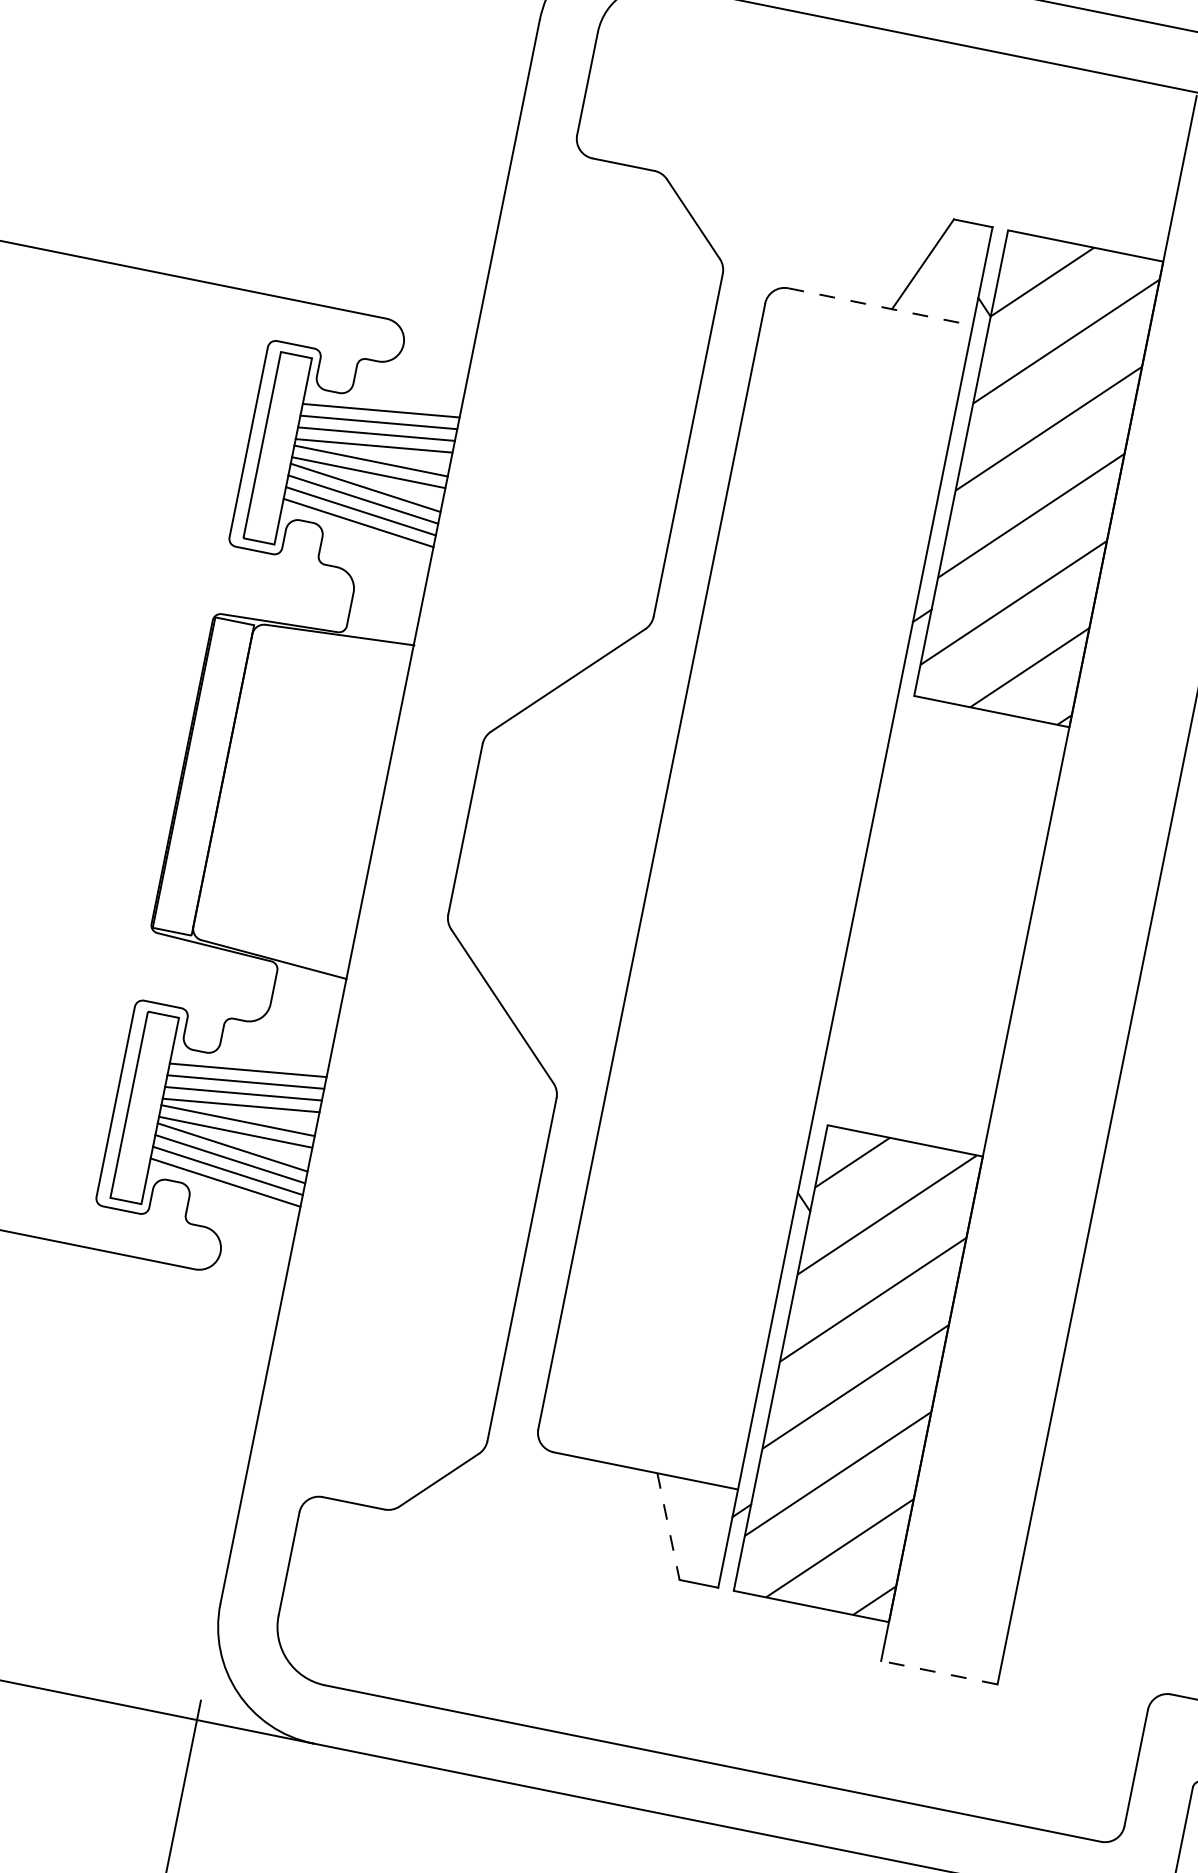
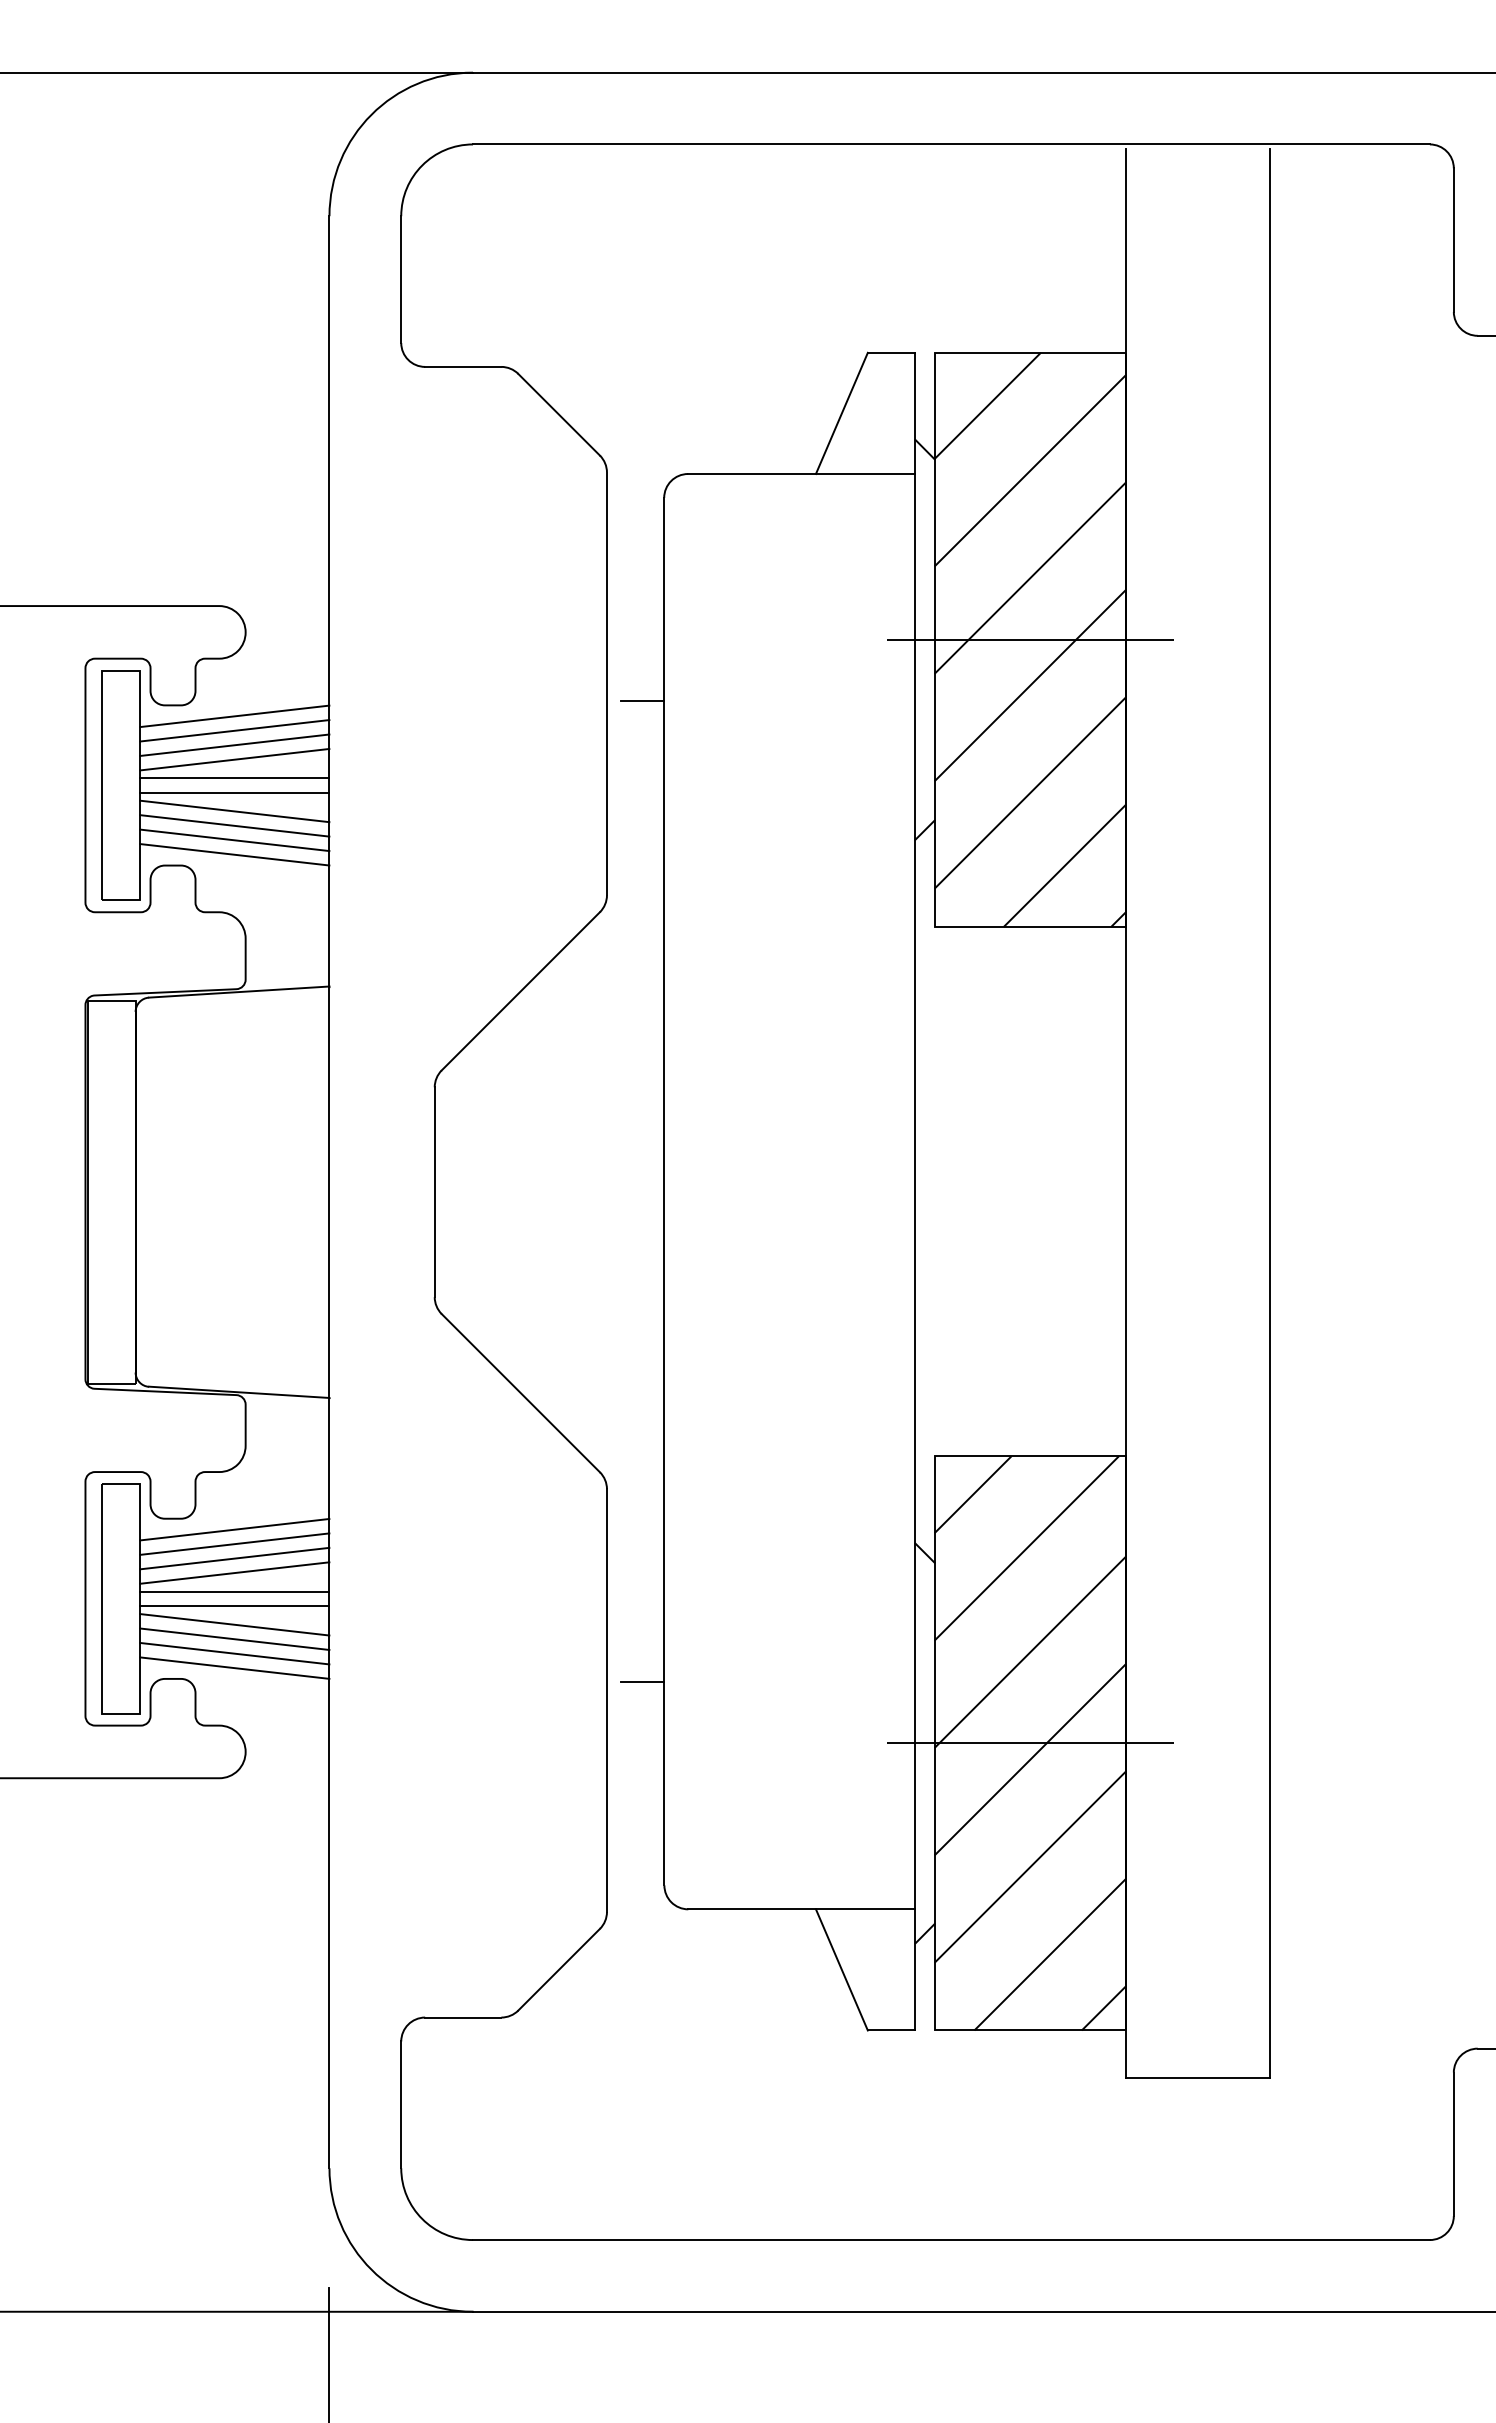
line: (880, 307) -> (801, 474), dashed -> solid
line: (714, 465) -> (642, 701), added
line: (1038, 478) -> (1029, 639), added
line: (553, 1260) -> (642, 1682), added
line: (857, 1373) -> (1029, 1743), added
line: (668, 1526) -> (841, 1969), dashed -> solid
line: (939, 1672) -> (1197, 2078), dashed -> solid

